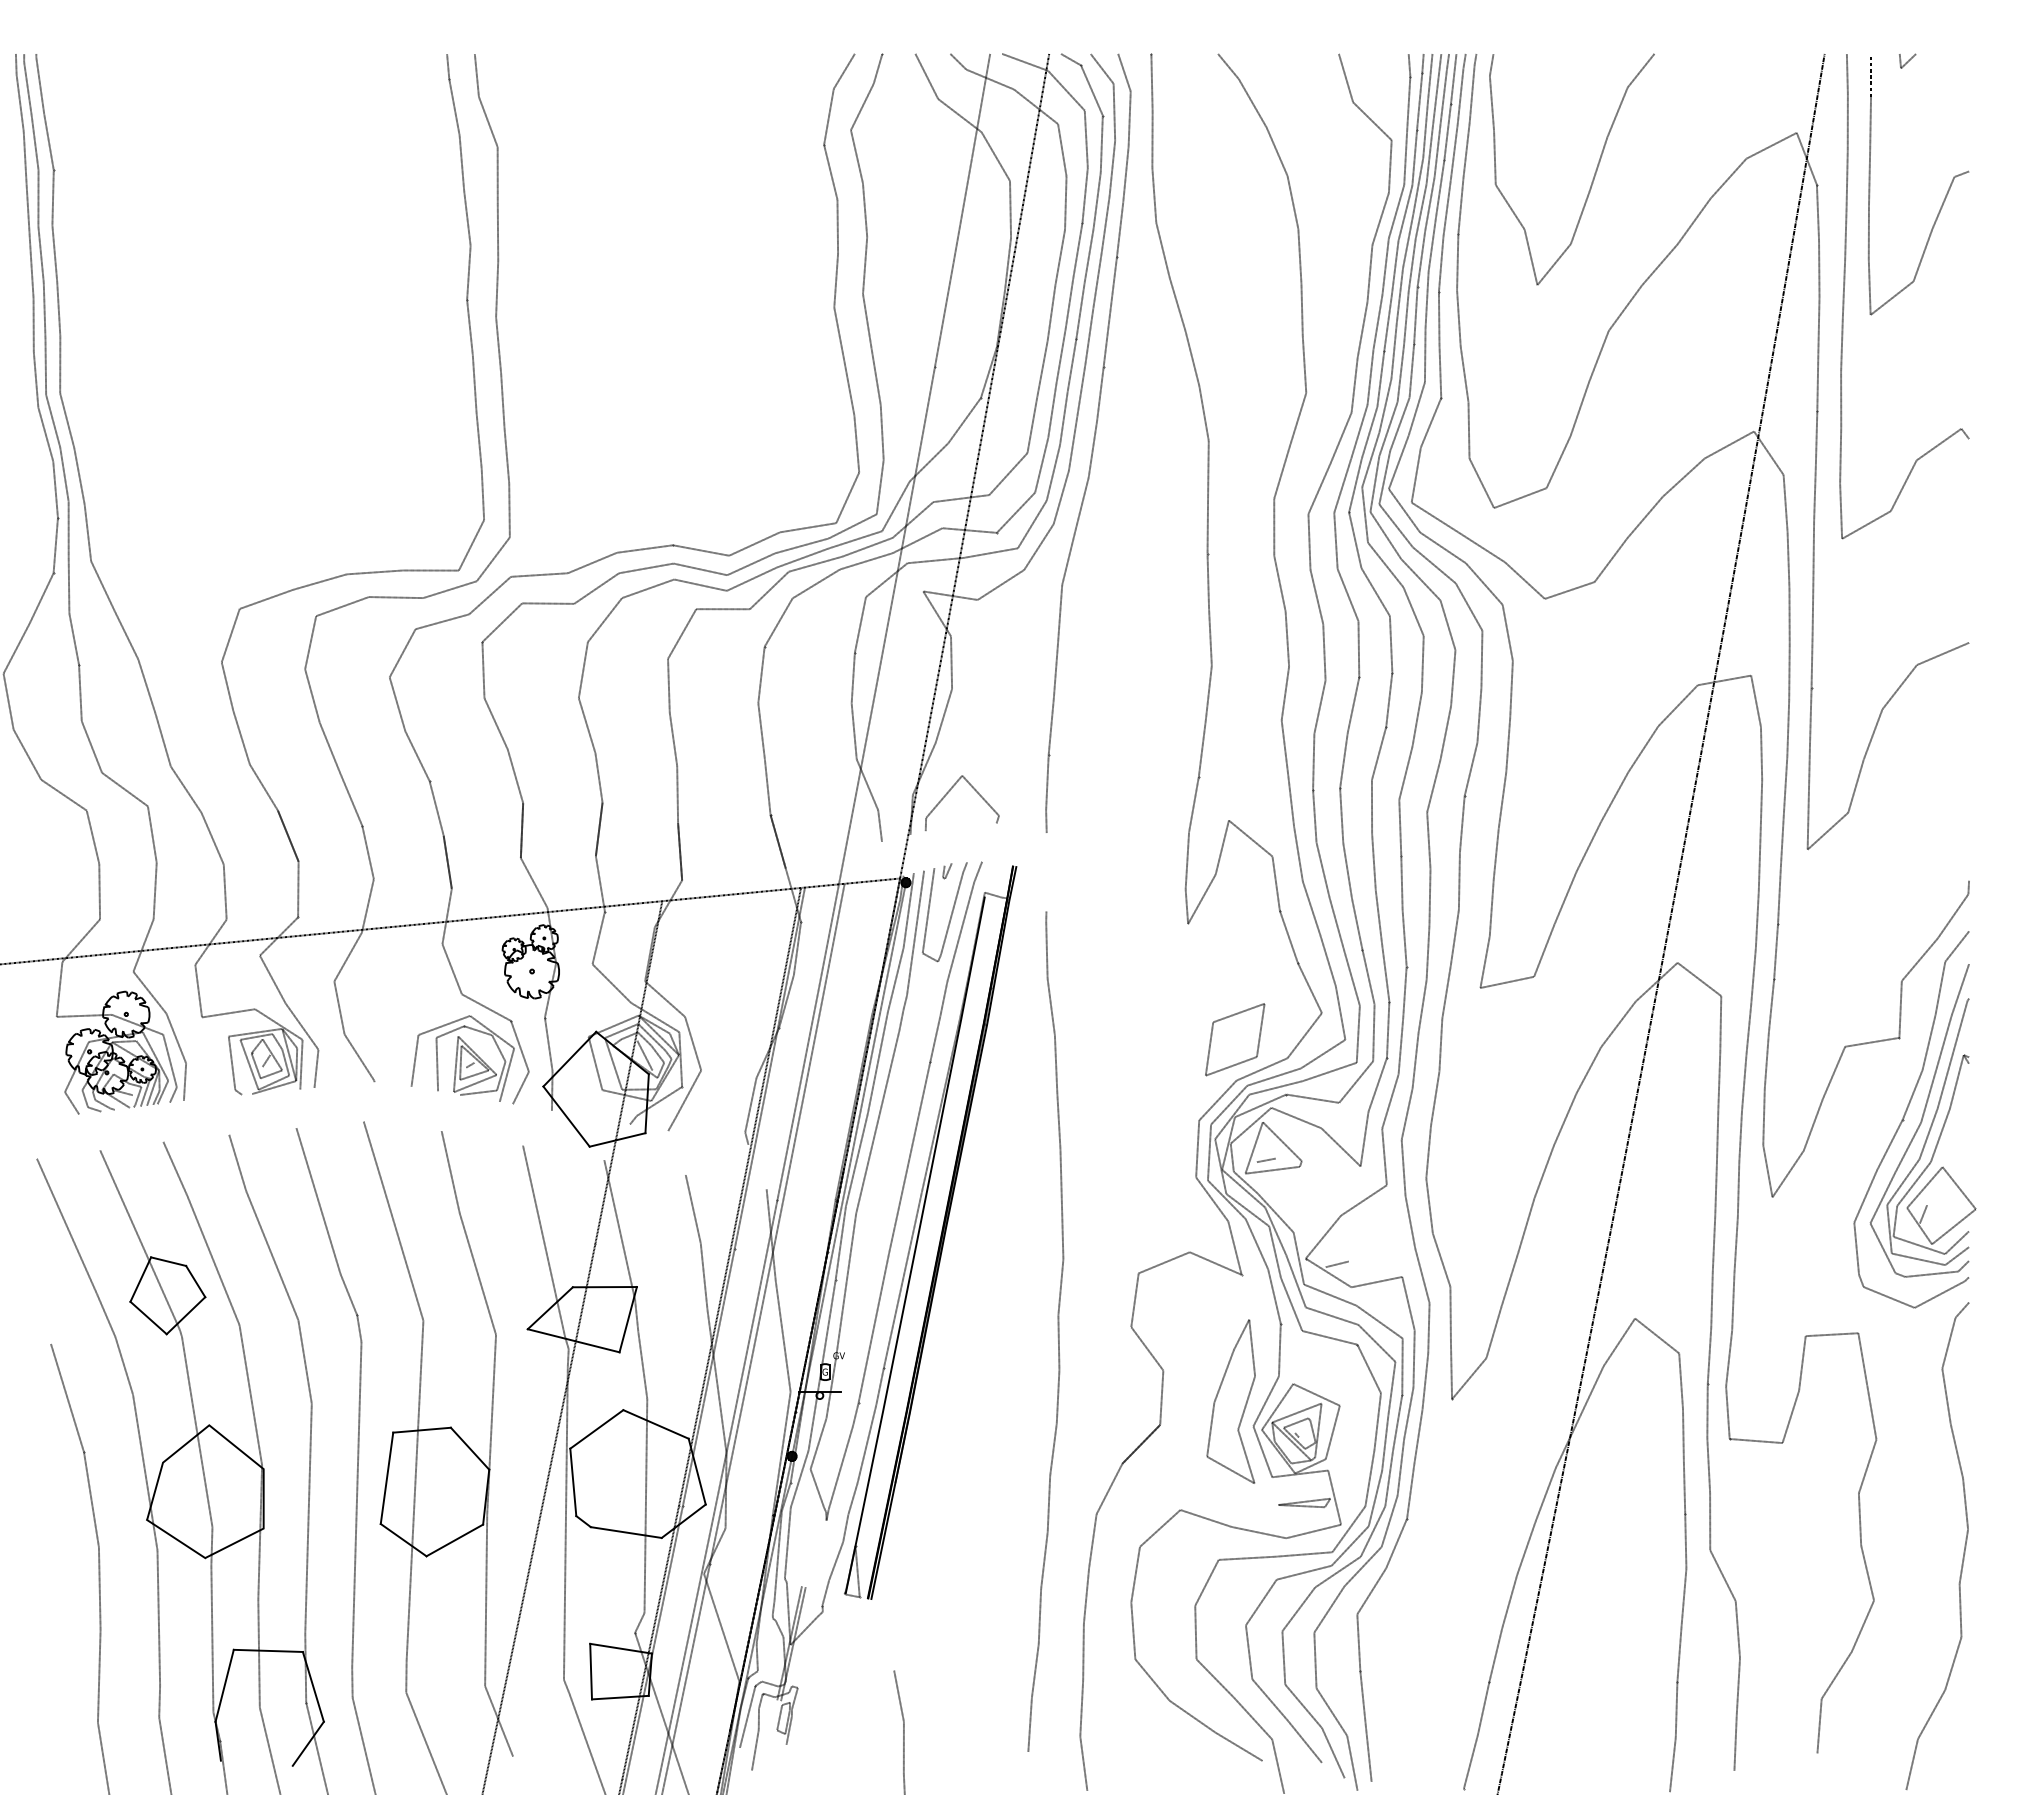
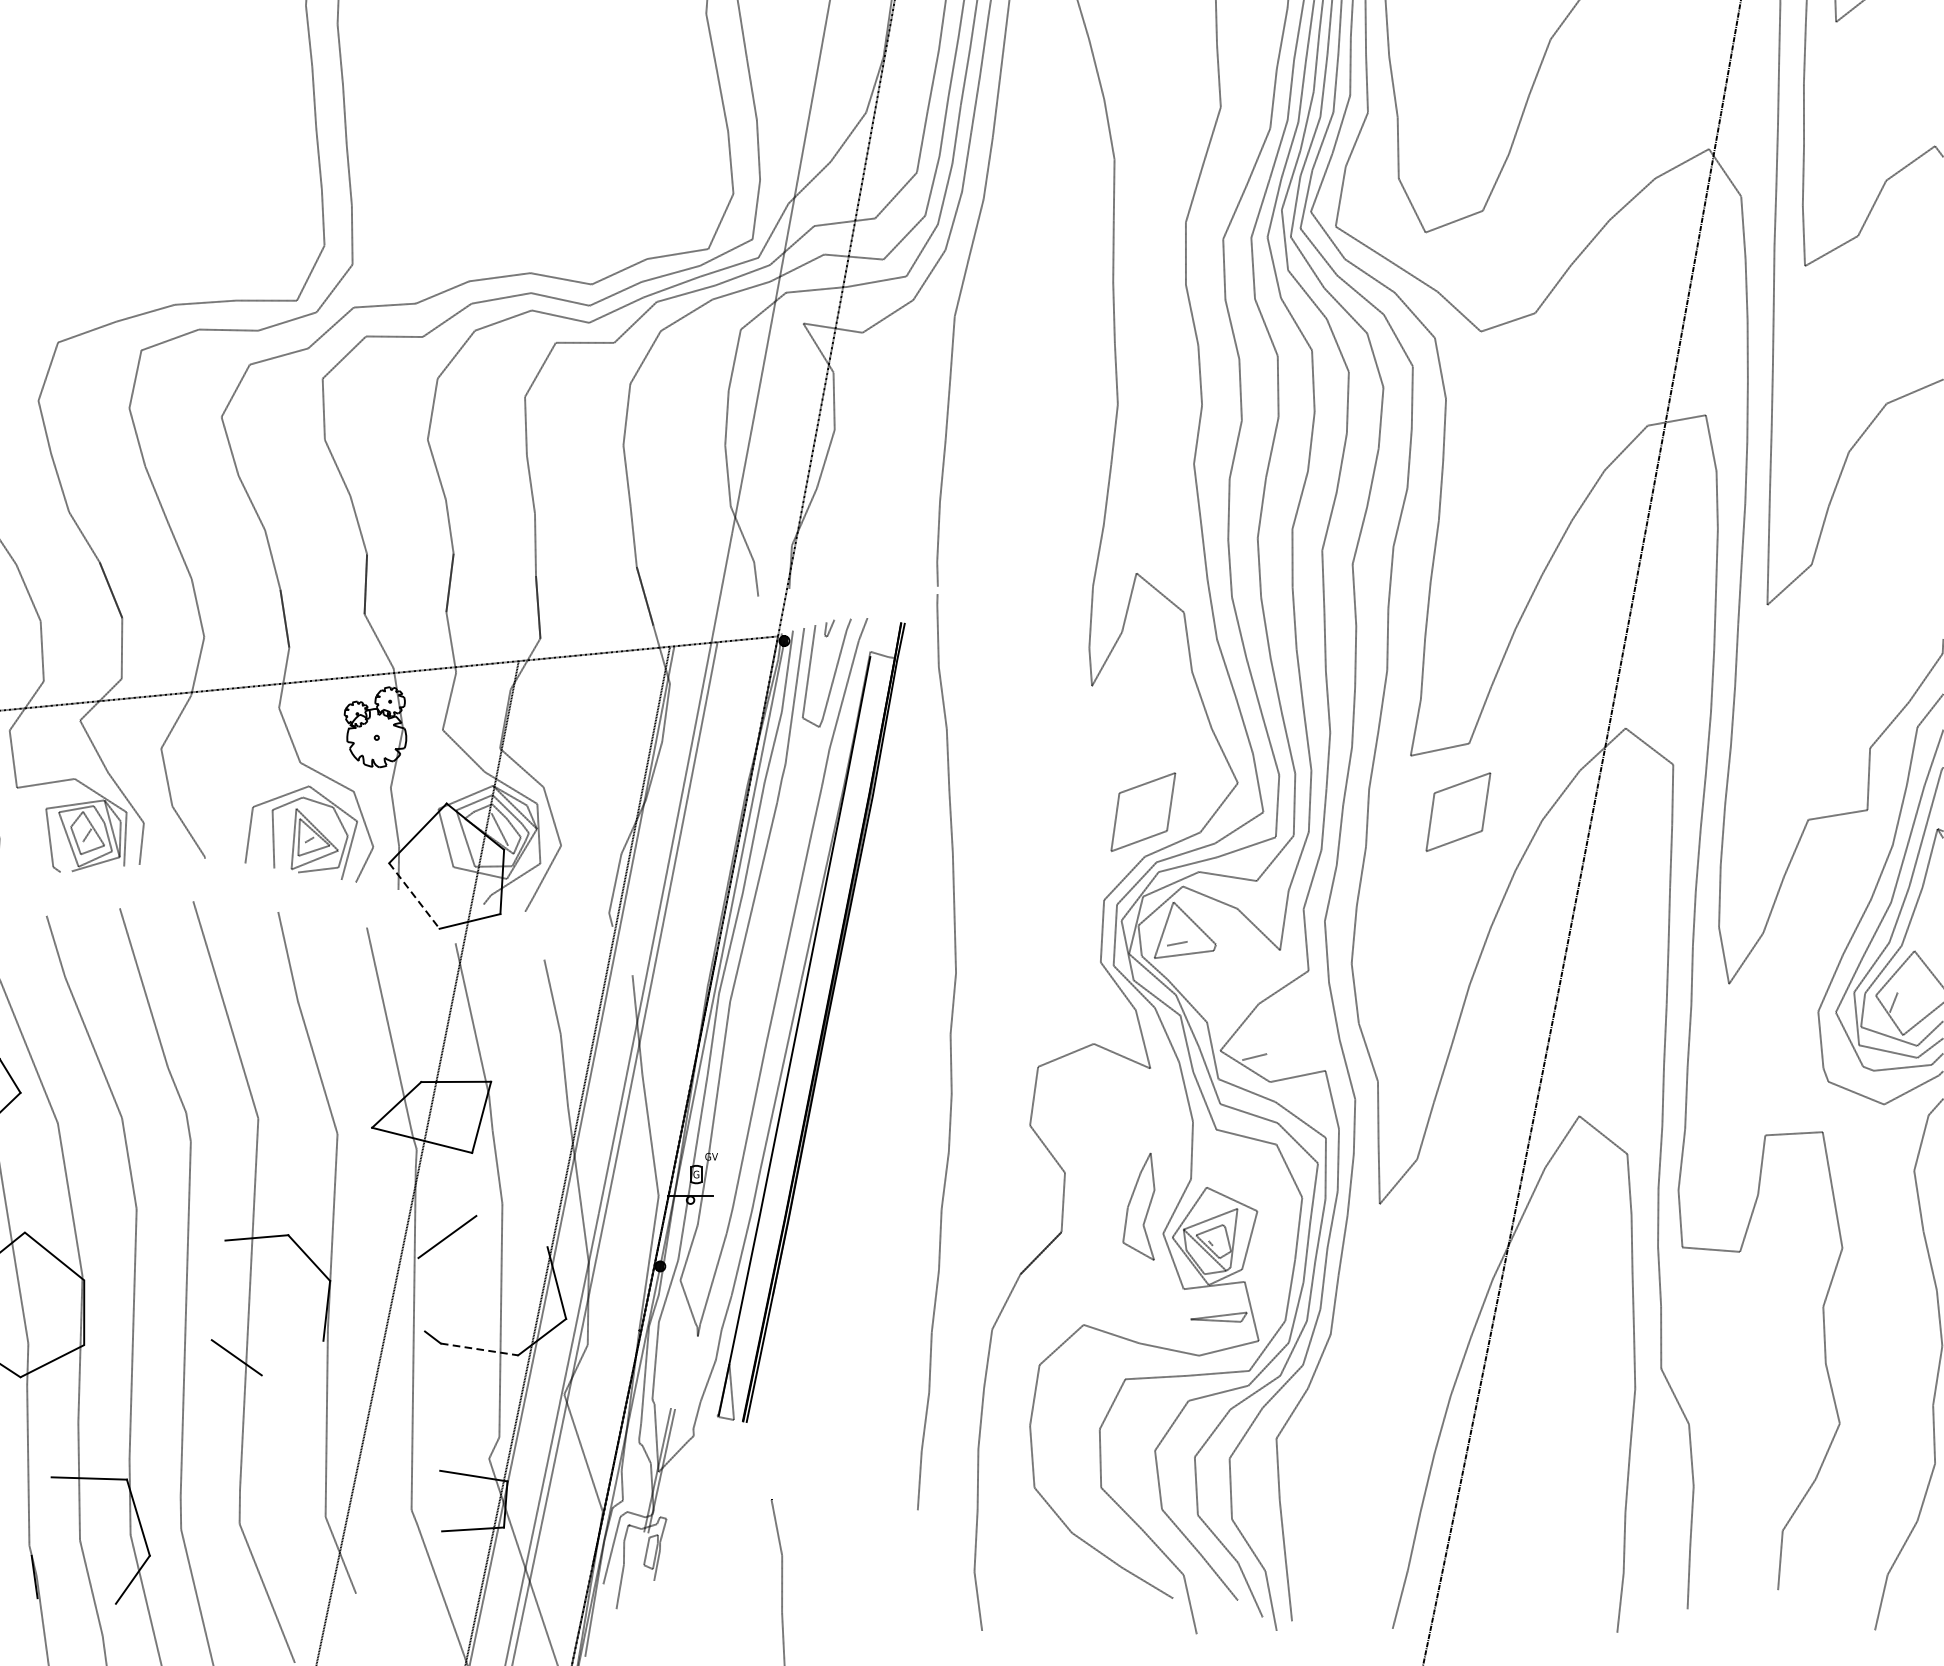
line: (948, 793) -> (830, 543), removed
part: (1524, 1039) -> (1458, 811), added
line: (566, 1116) -> (414, 895), solid -> dashed
curve: (1057, 1331) -> (949, 1051), moved
part: (1230, 1401) -> (1138, 1206), size x0.6
line: (655, 1424) -> (511, 1231), removed
line: (386, 1478) -> (218, 1290), removed
line: (573, 1482) -> (421, 1294), removed
line: (626, 1532) -> (479, 1349), solid -> dashed
line: (454, 1540) -> (292, 1358), removed
line: (590, 1671) -> (440, 1500), removed
line: (224, 1685) -> (41, 1516), removed

